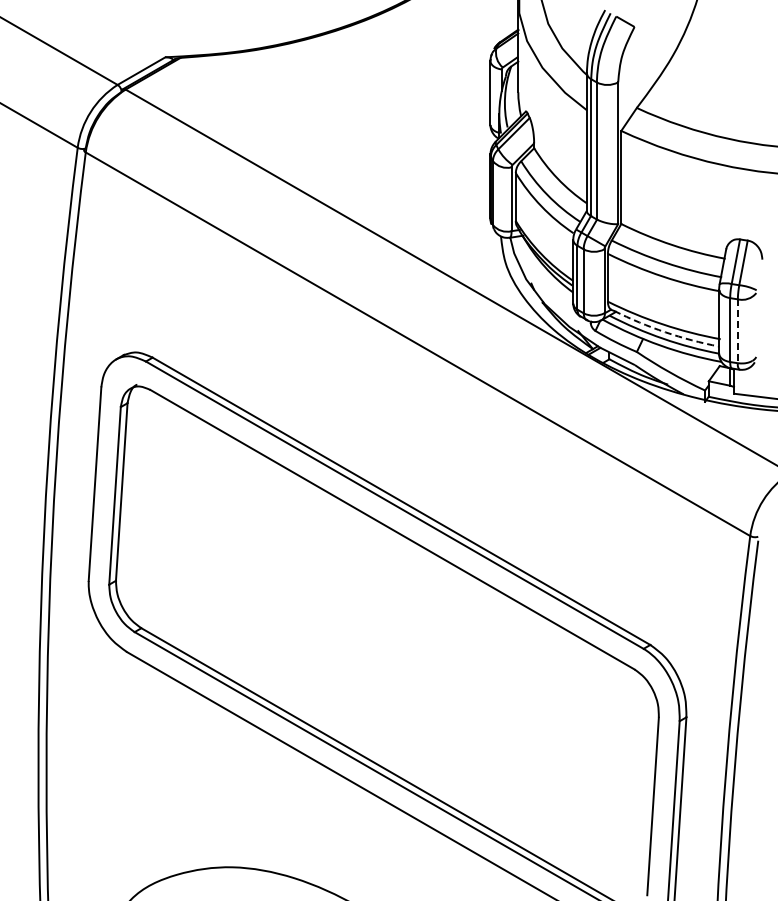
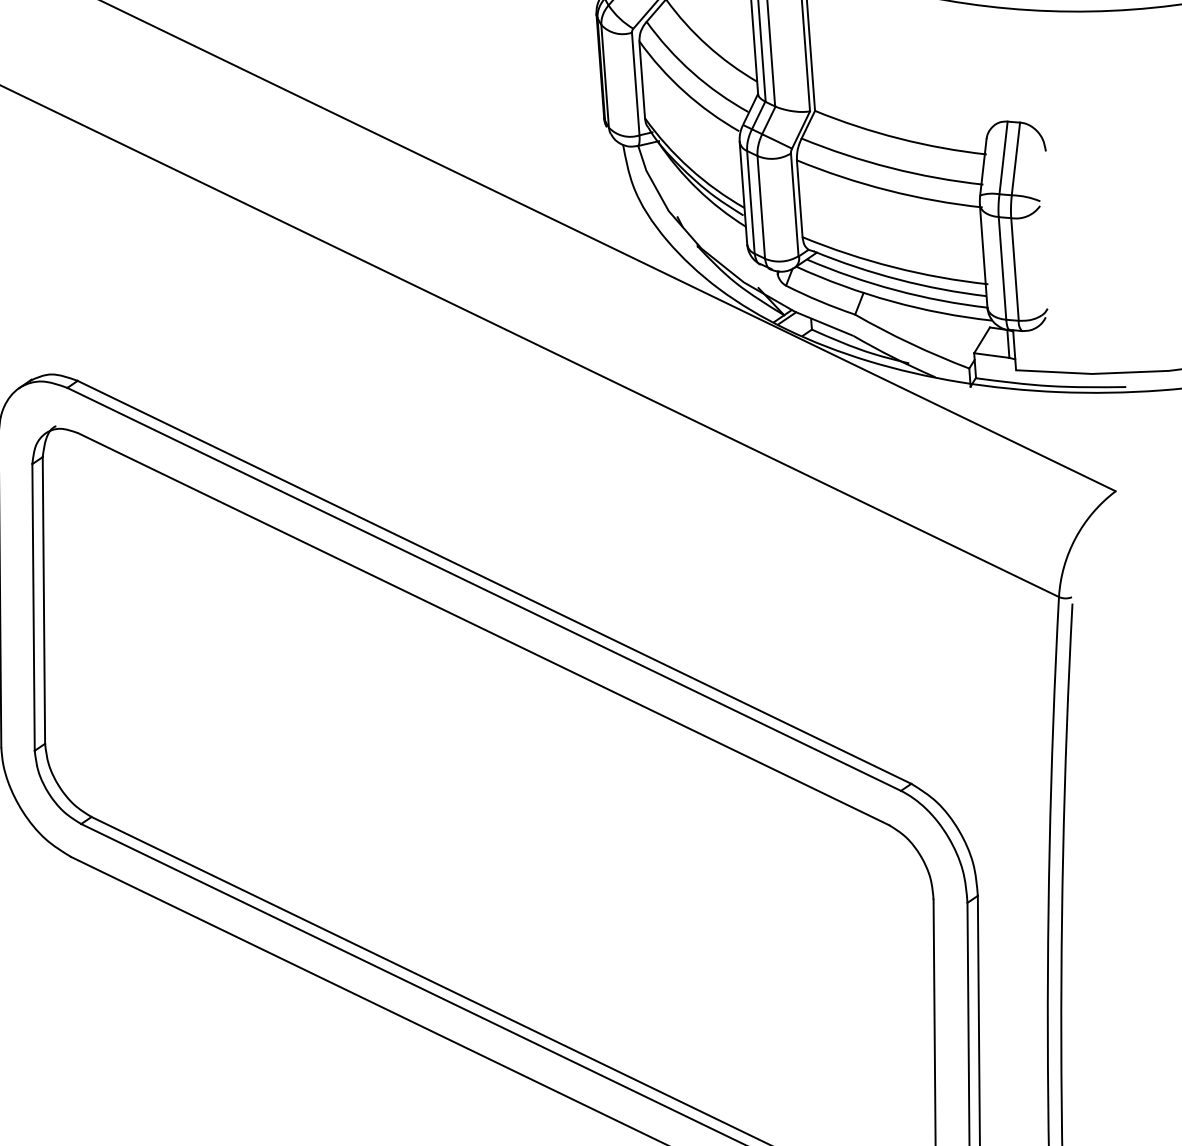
line: (737, 331) -> (1014, 269), dashed -> solid
arc: (665, 332) -> (898, 279), dashed -> solid

